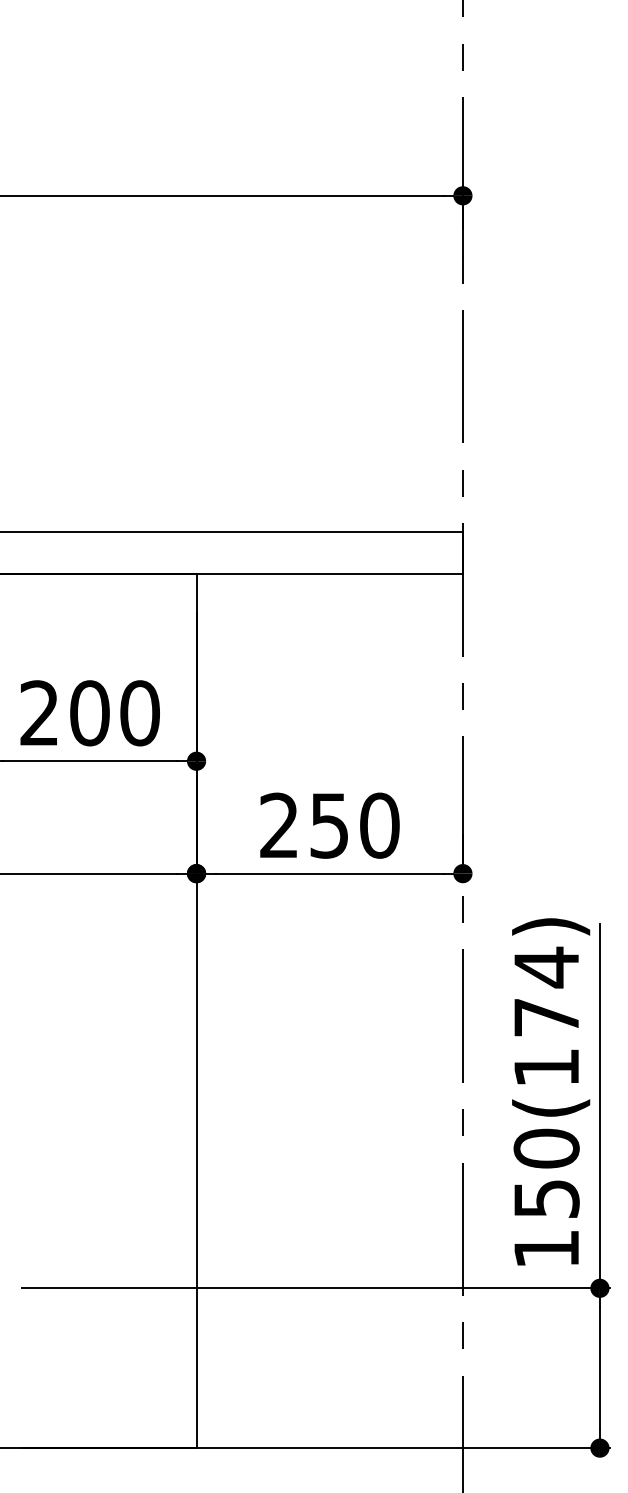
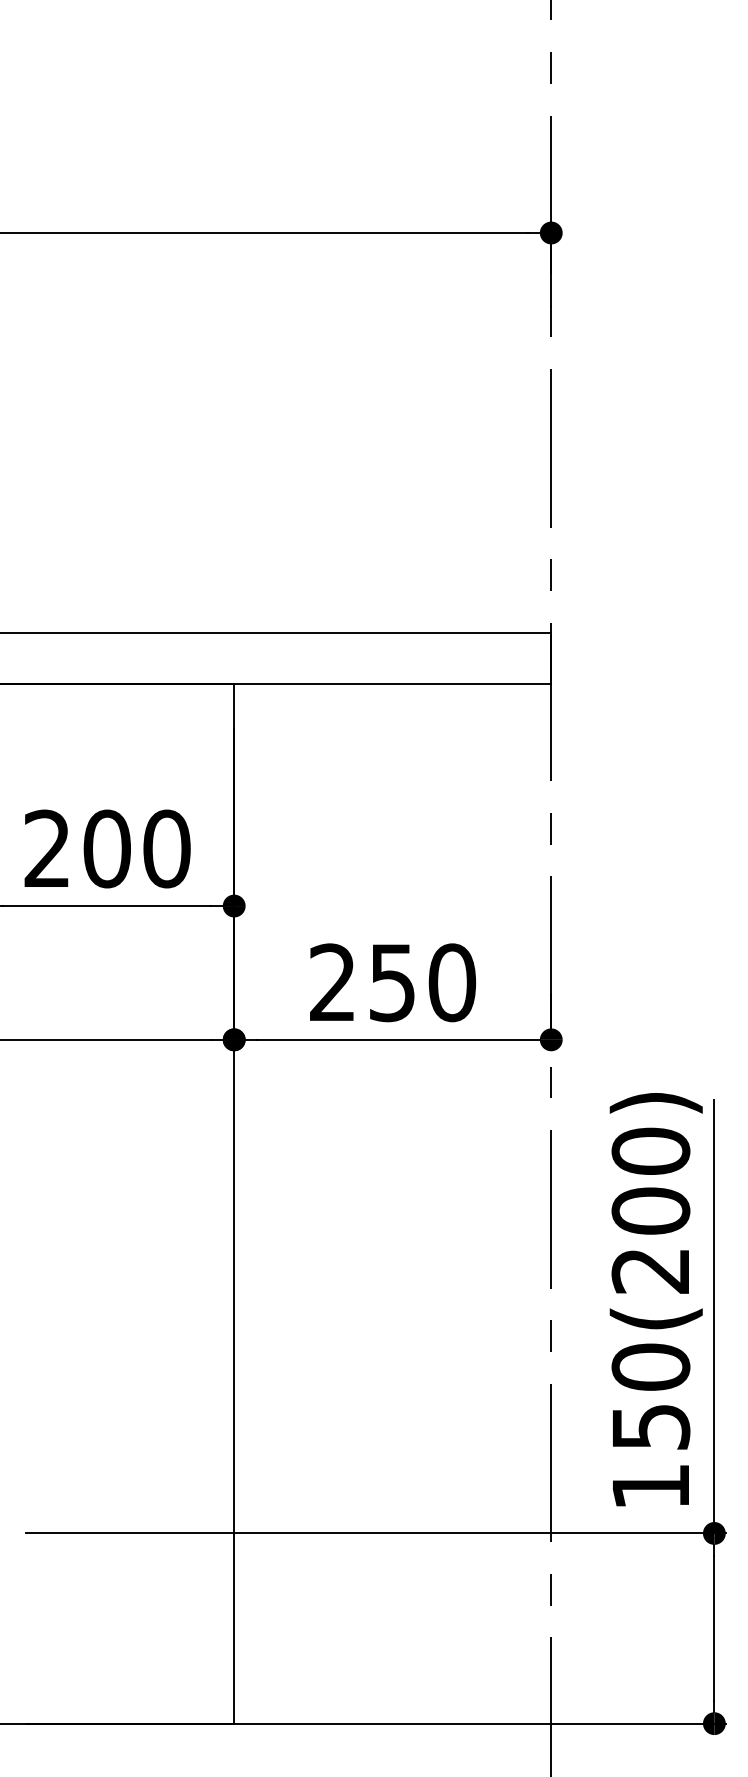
text: (546, 1016) -> (650, 1209), 150(174) -> 150(200)

